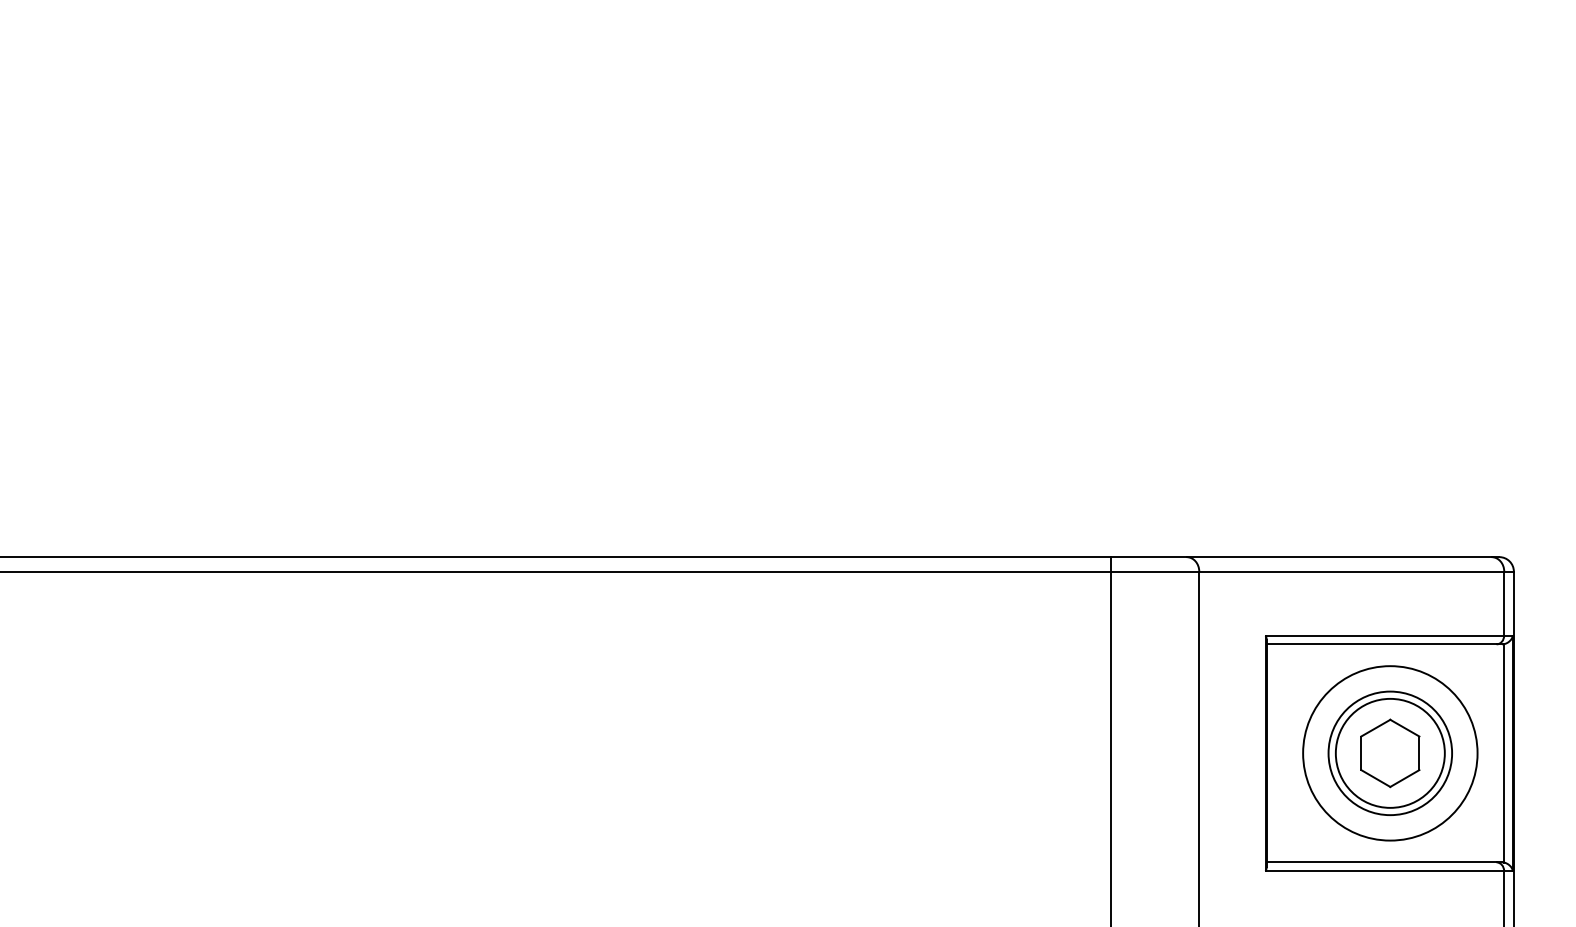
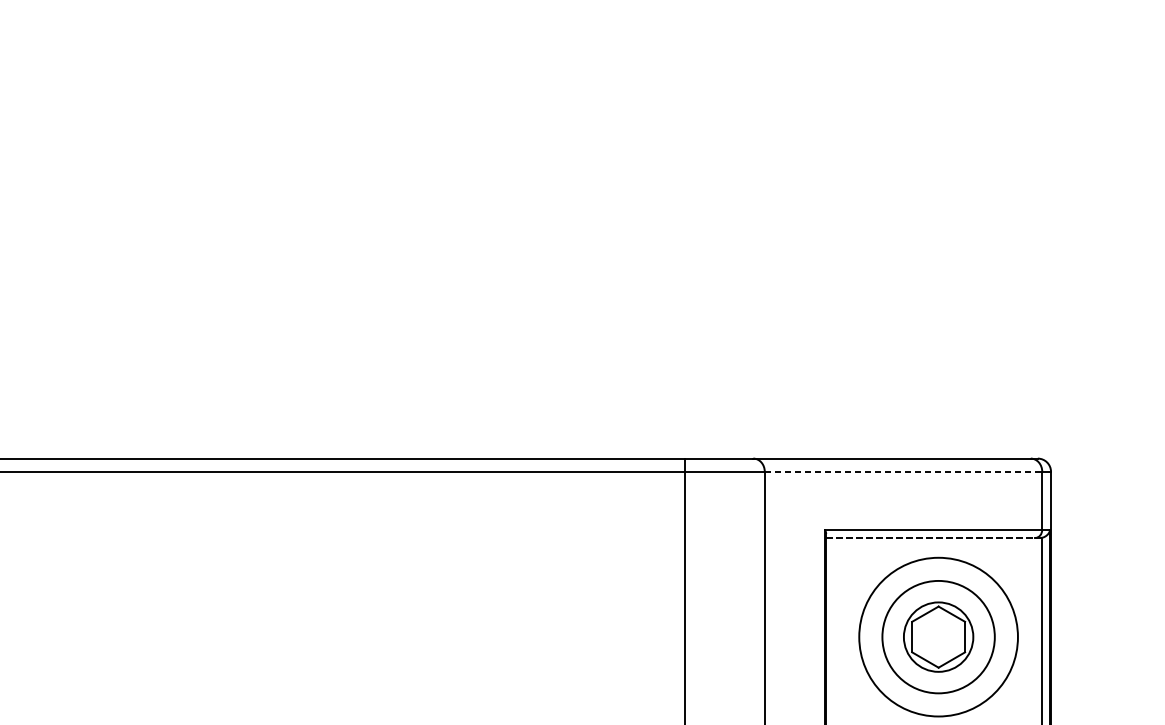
line: (1352, 571) -> (904, 471), solid -> dashed
line: (1381, 644) -> (930, 538), solid -> dashed
circle: (1389, 752) -> (937, 636), size x0.7

